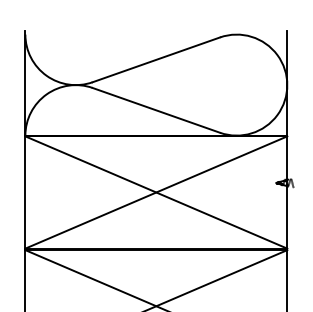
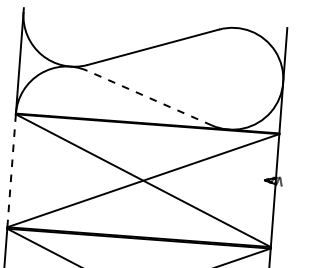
line: (156, 110) -> (149, 98), solid -> dashed
line: (25, 192) -> (11, 170), solid -> dashed

